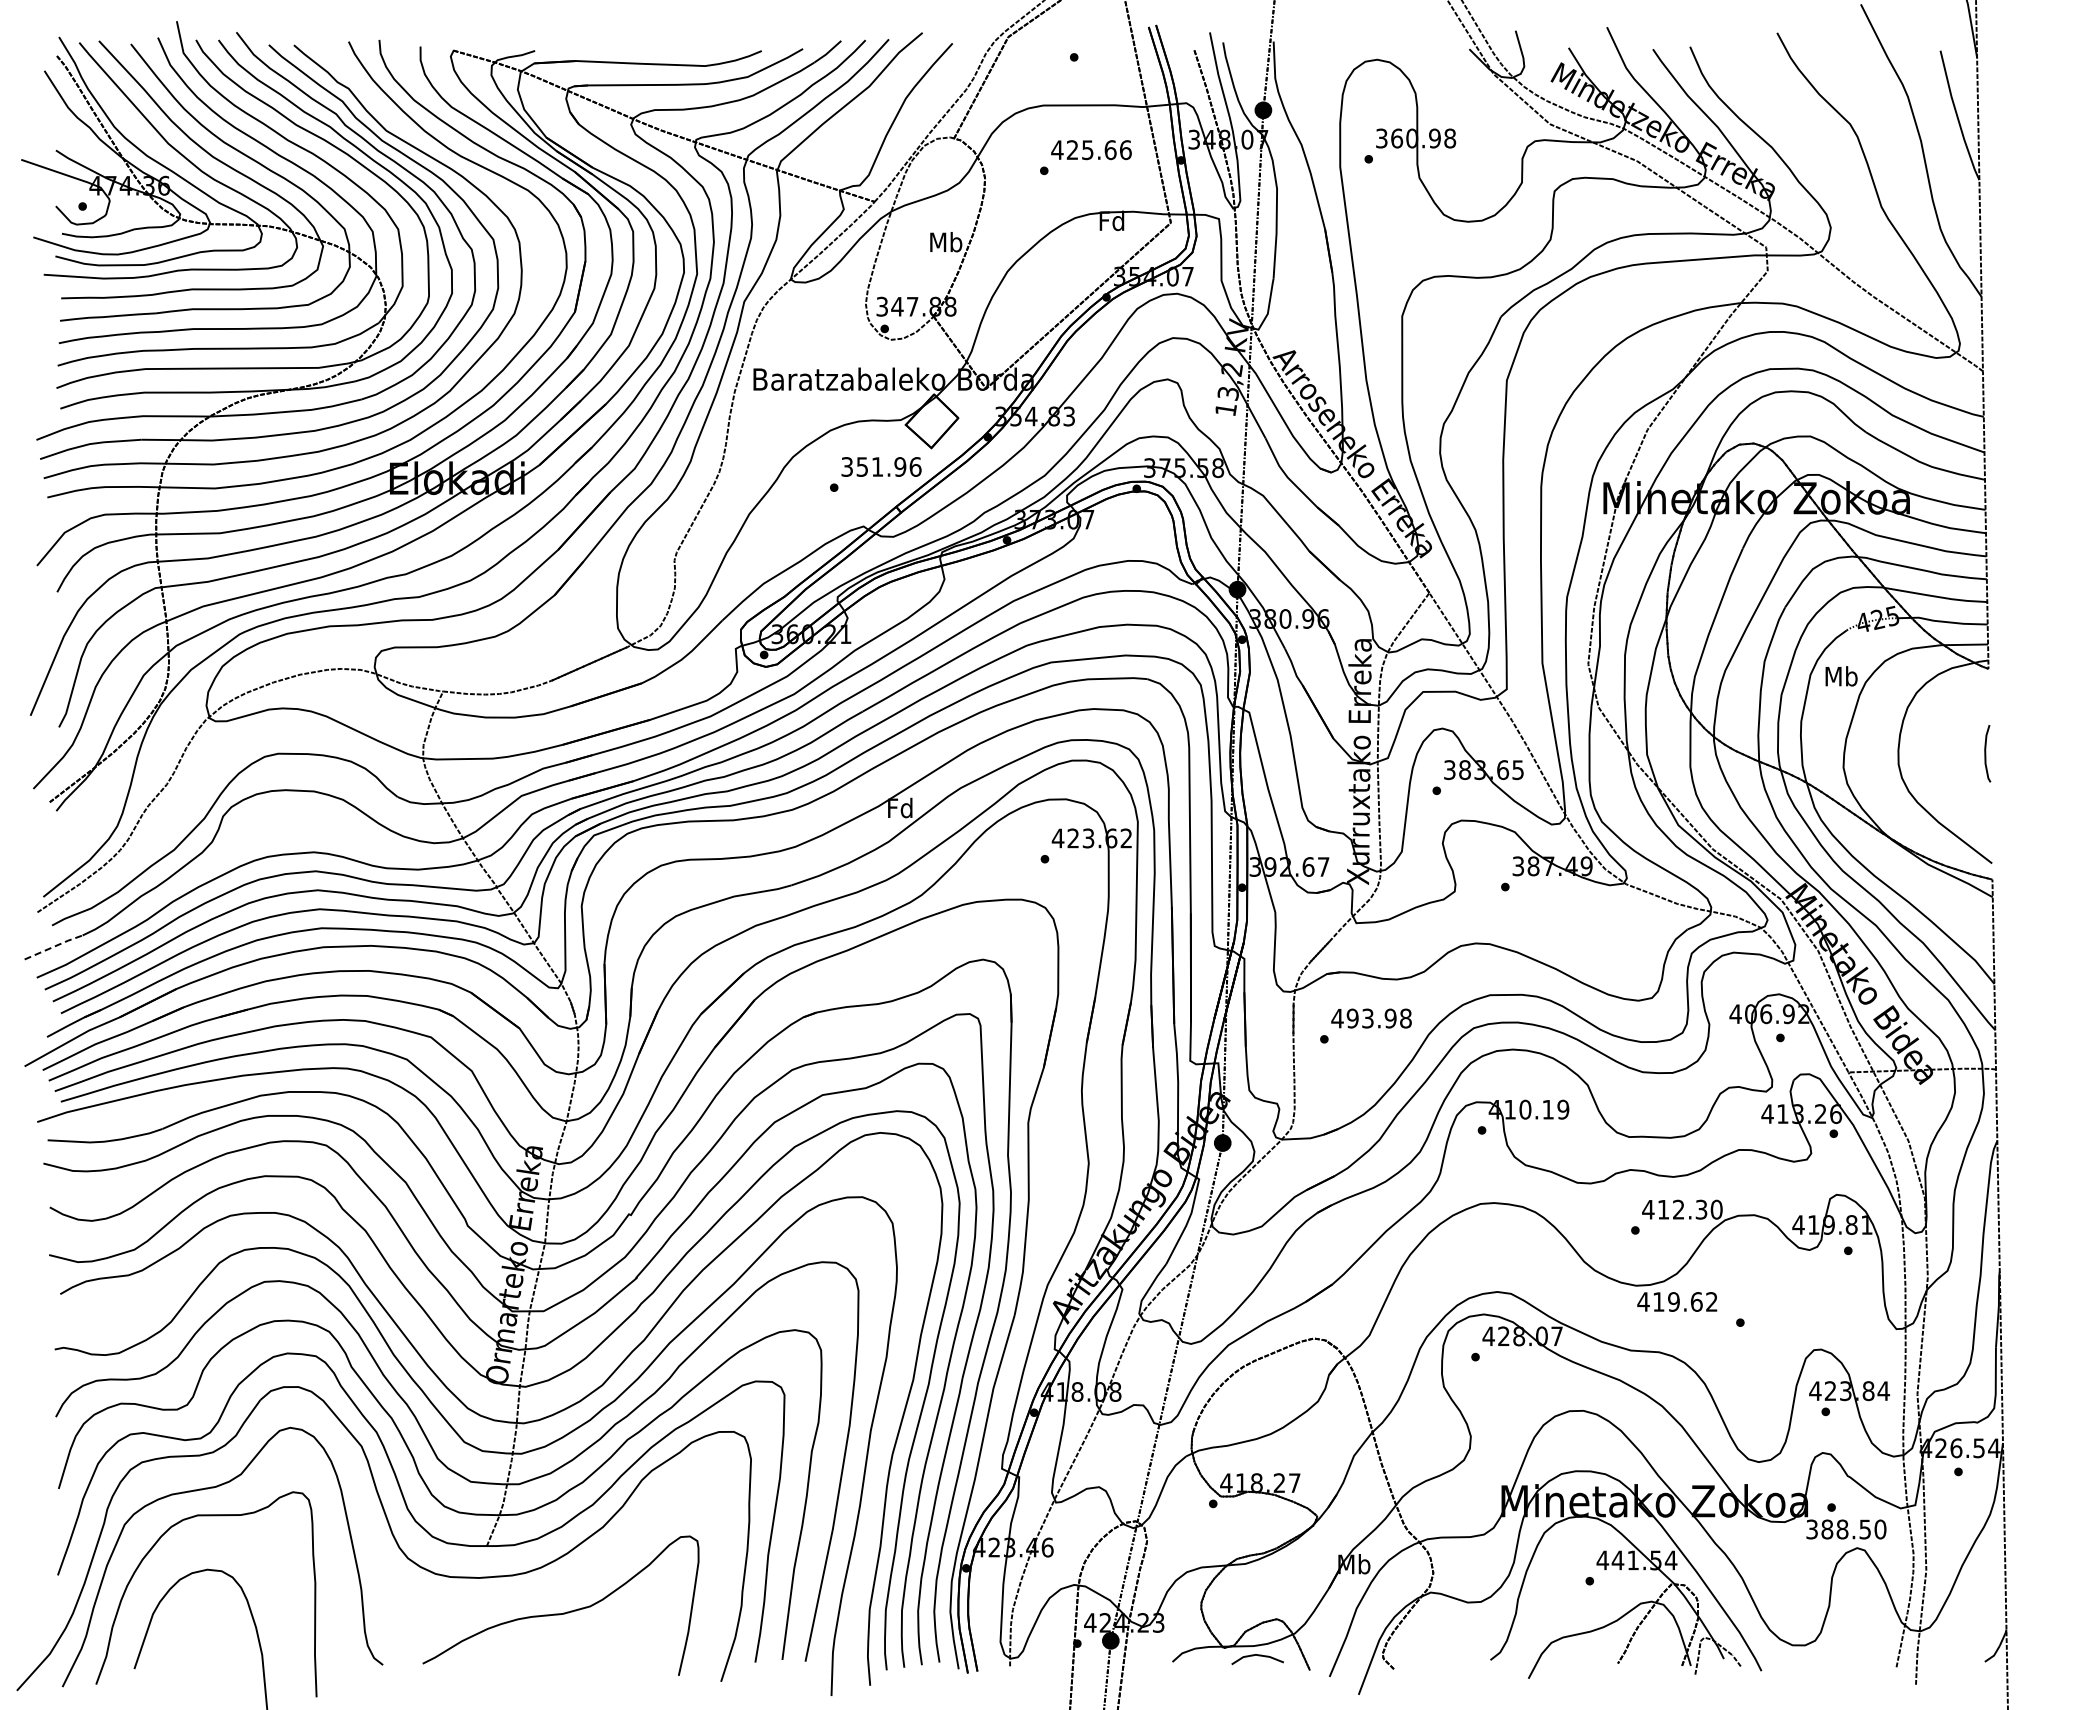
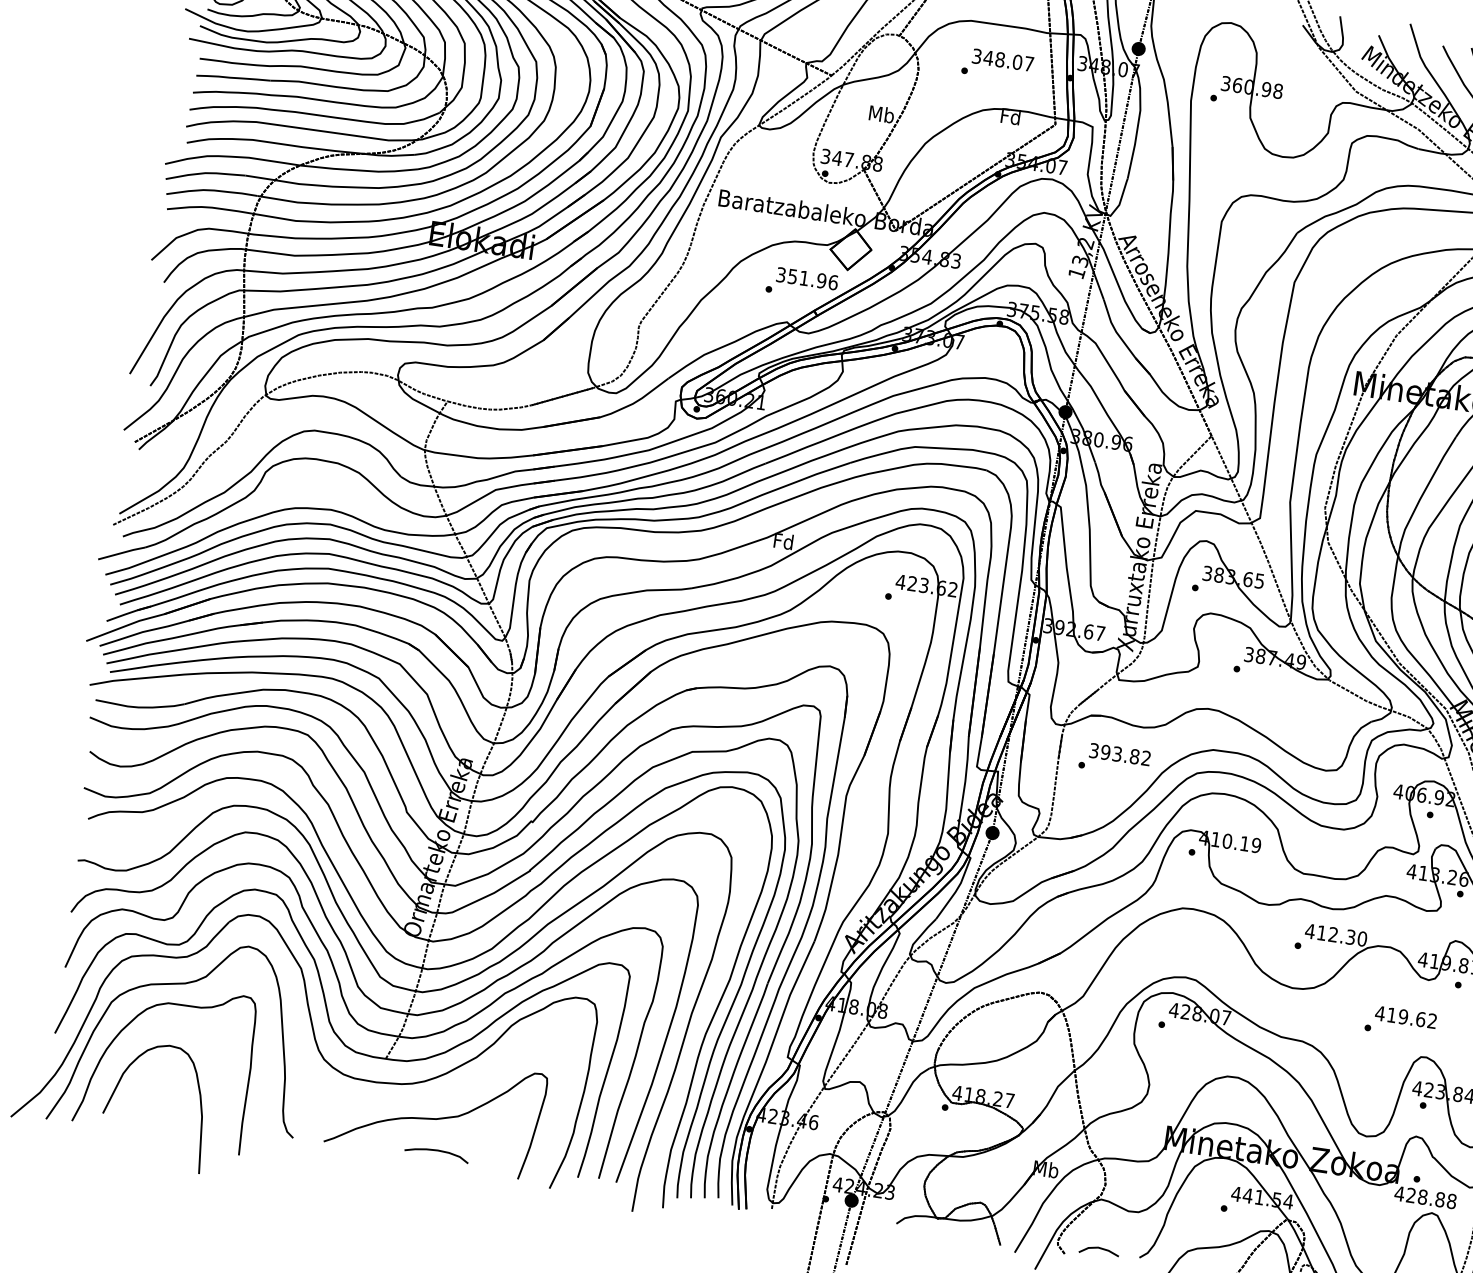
text: (1091, 150) -> (1002, 60), 425.66 -> 348.07
line: (54, 946) -> (122, 552), dashed -> solid
text: (1371, 1018) -> (1120, 754), 493.98 -> 393.82
text: (1677, 1301) -> (1406, 1016), moved
text: (1845, 1529) -> (1425, 1197), 388.50 -> 428.88
curve: (570, 1654) -> (437, 1150), added
line: (1258, 1656) -> (1100, 1249), moved

